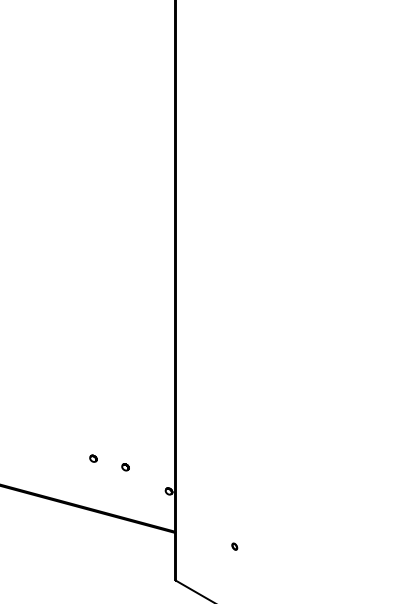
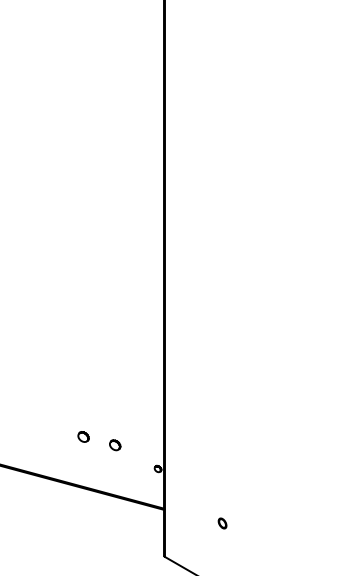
part: (93, 458) -> (83, 436), size x1.6
part: (125, 467) -> (115, 445), size x1.6
part: (234, 546) -> (222, 523), size x1.6

